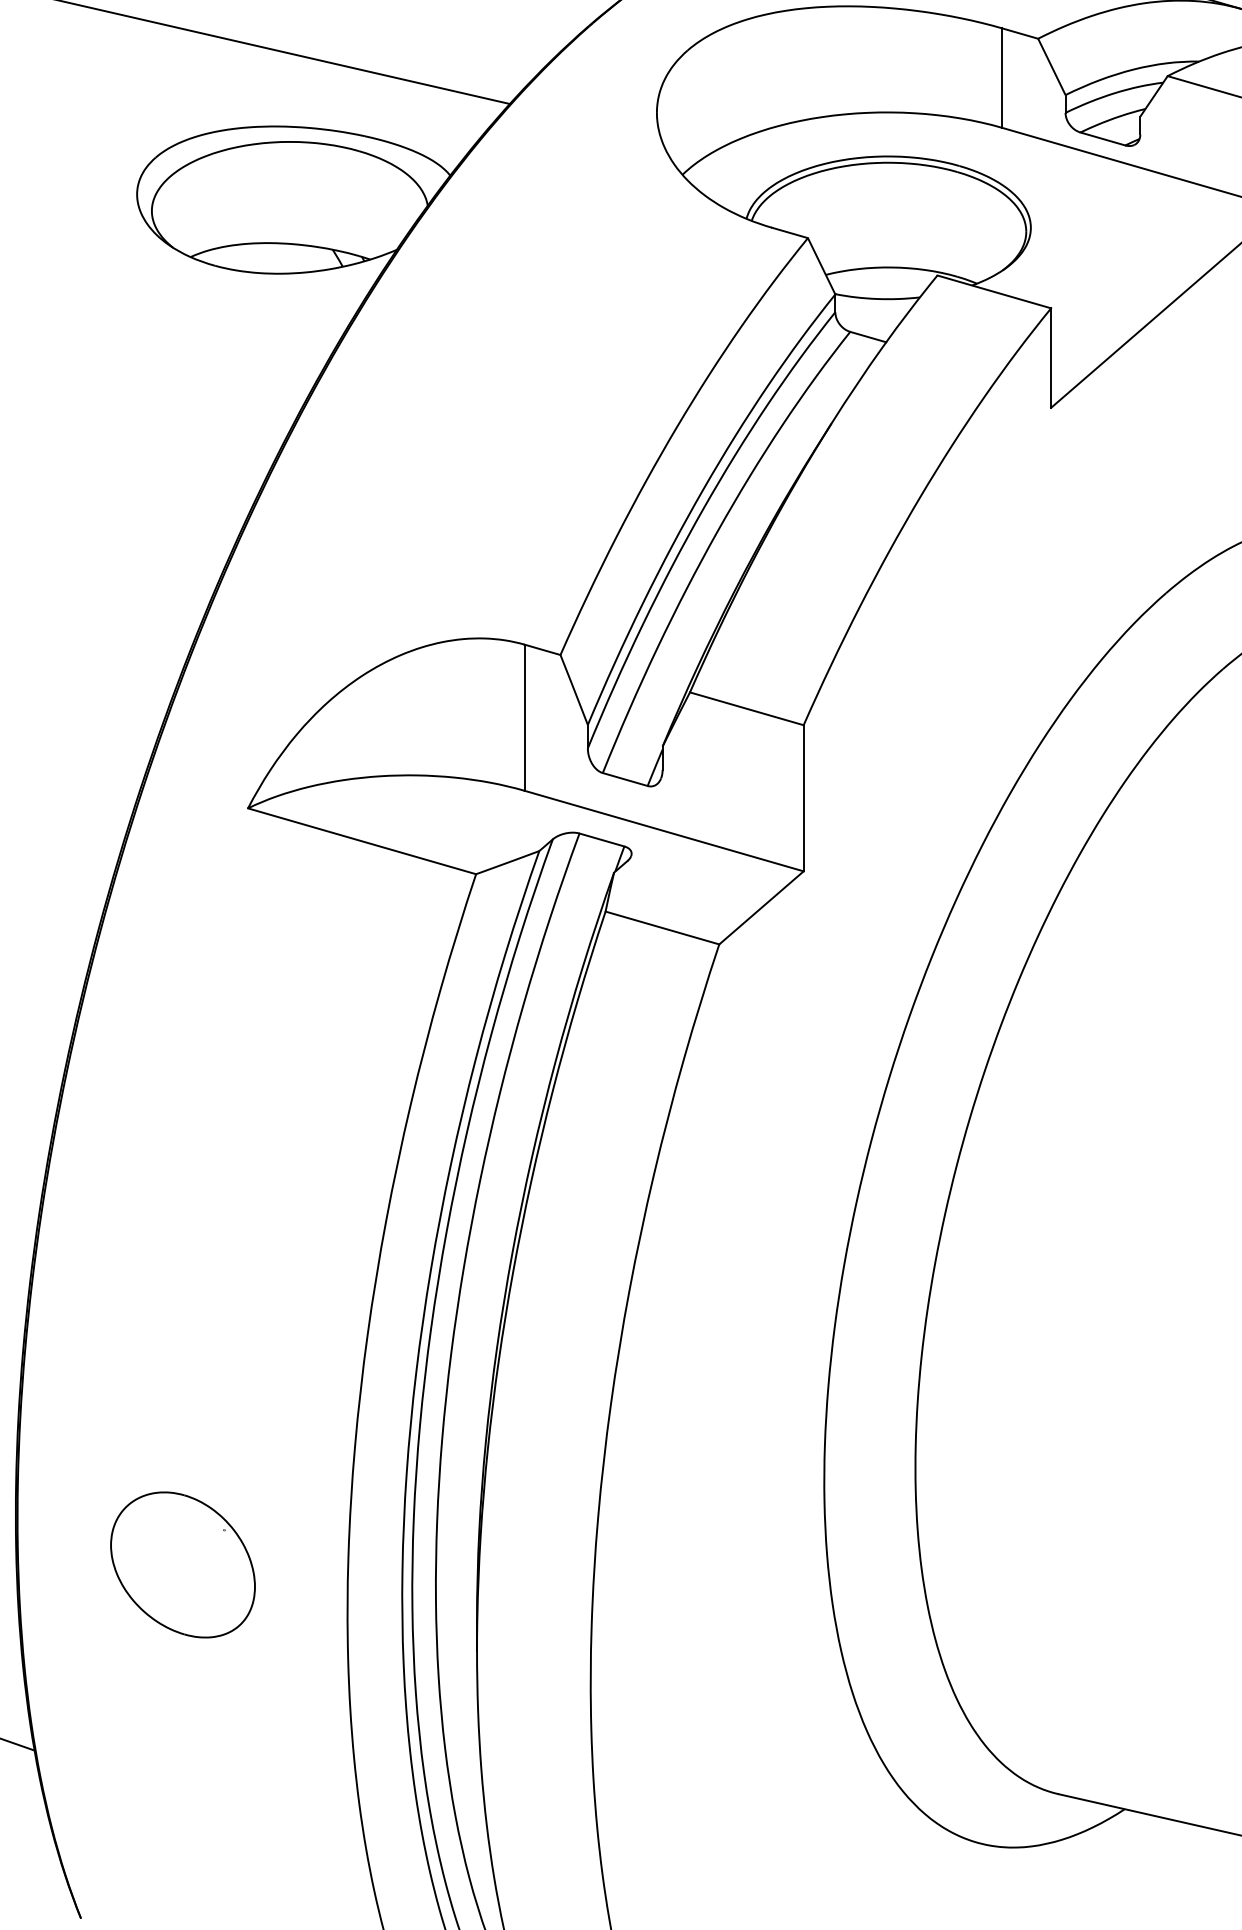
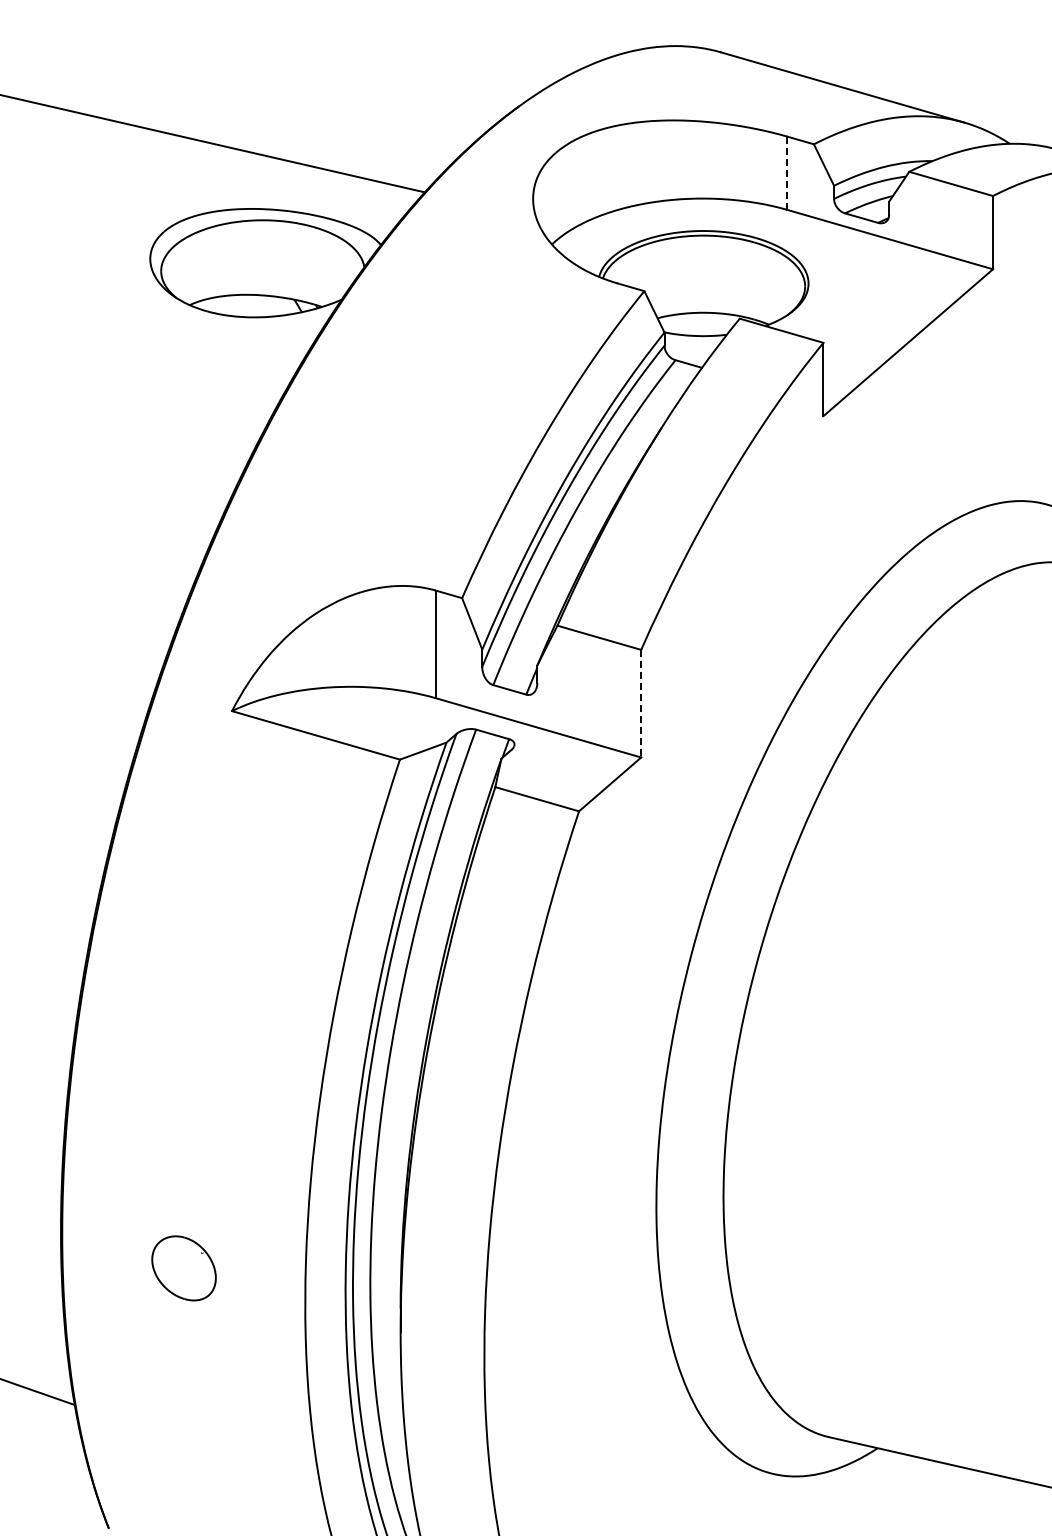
line: (1002, 78) -> (787, 173), solid -> dashed
line: (804, 798) -> (641, 703), solid -> dashed
part: (182, 1565) -> (183, 1268), size x0.6

